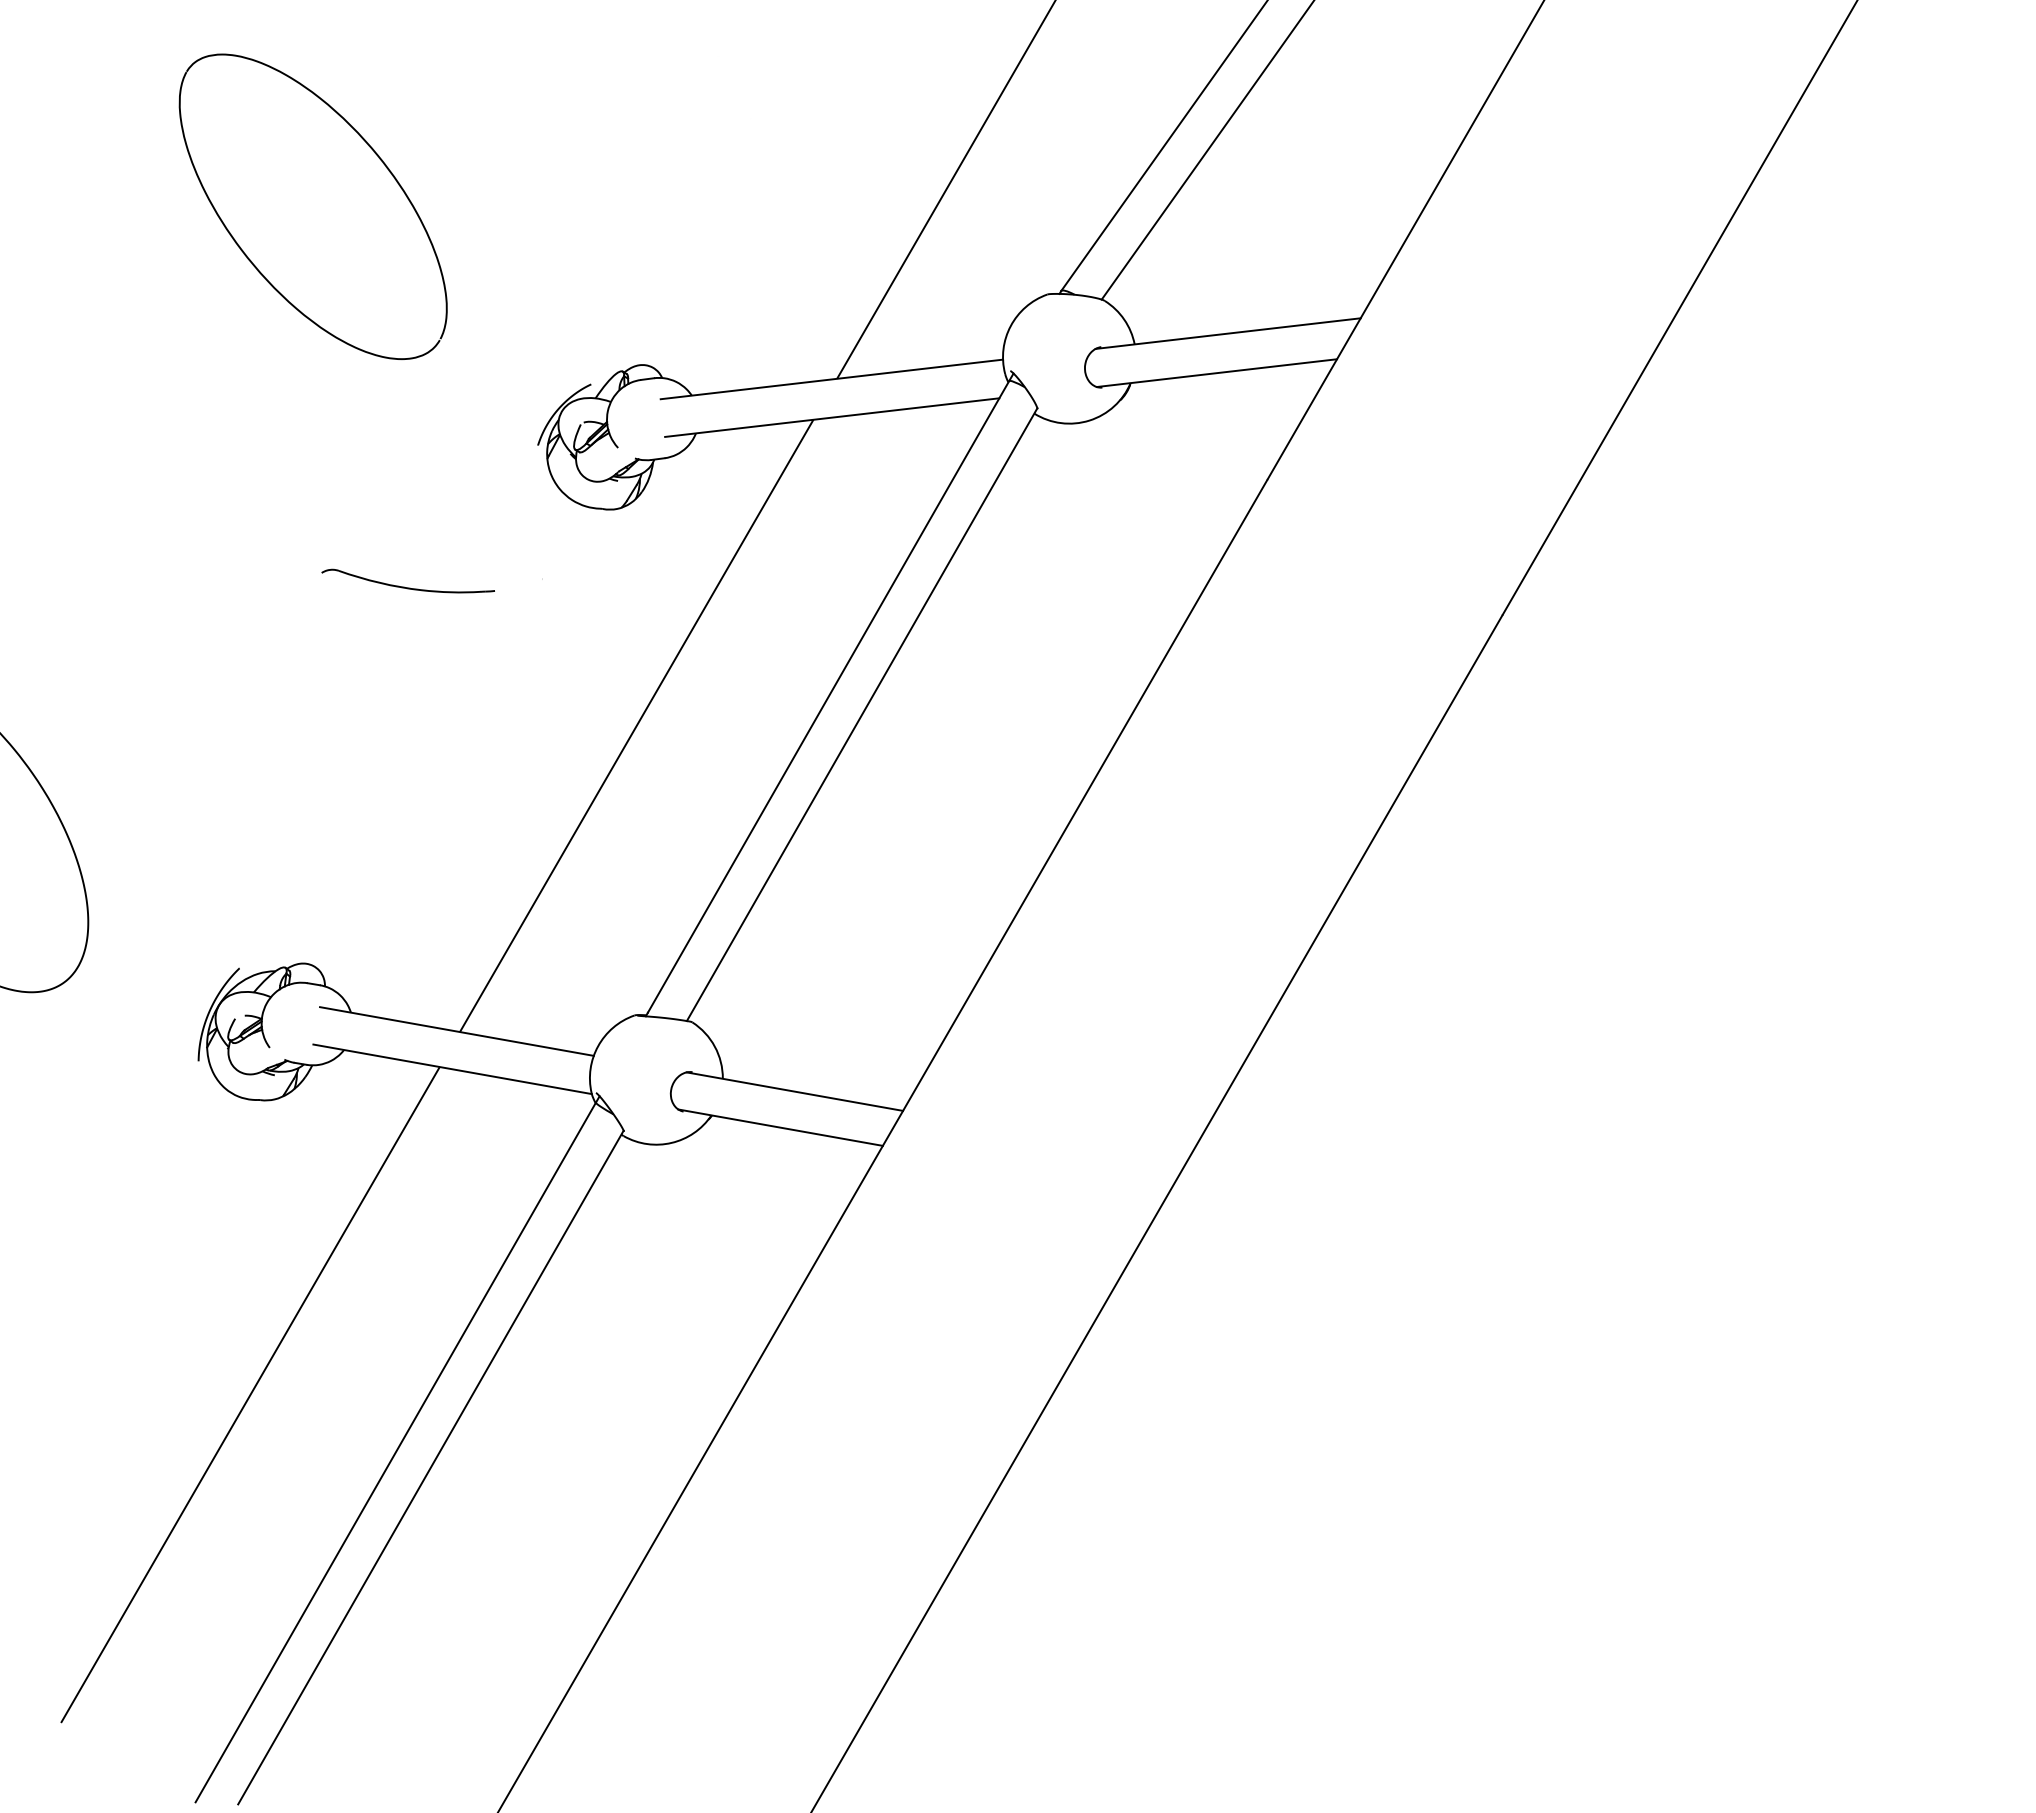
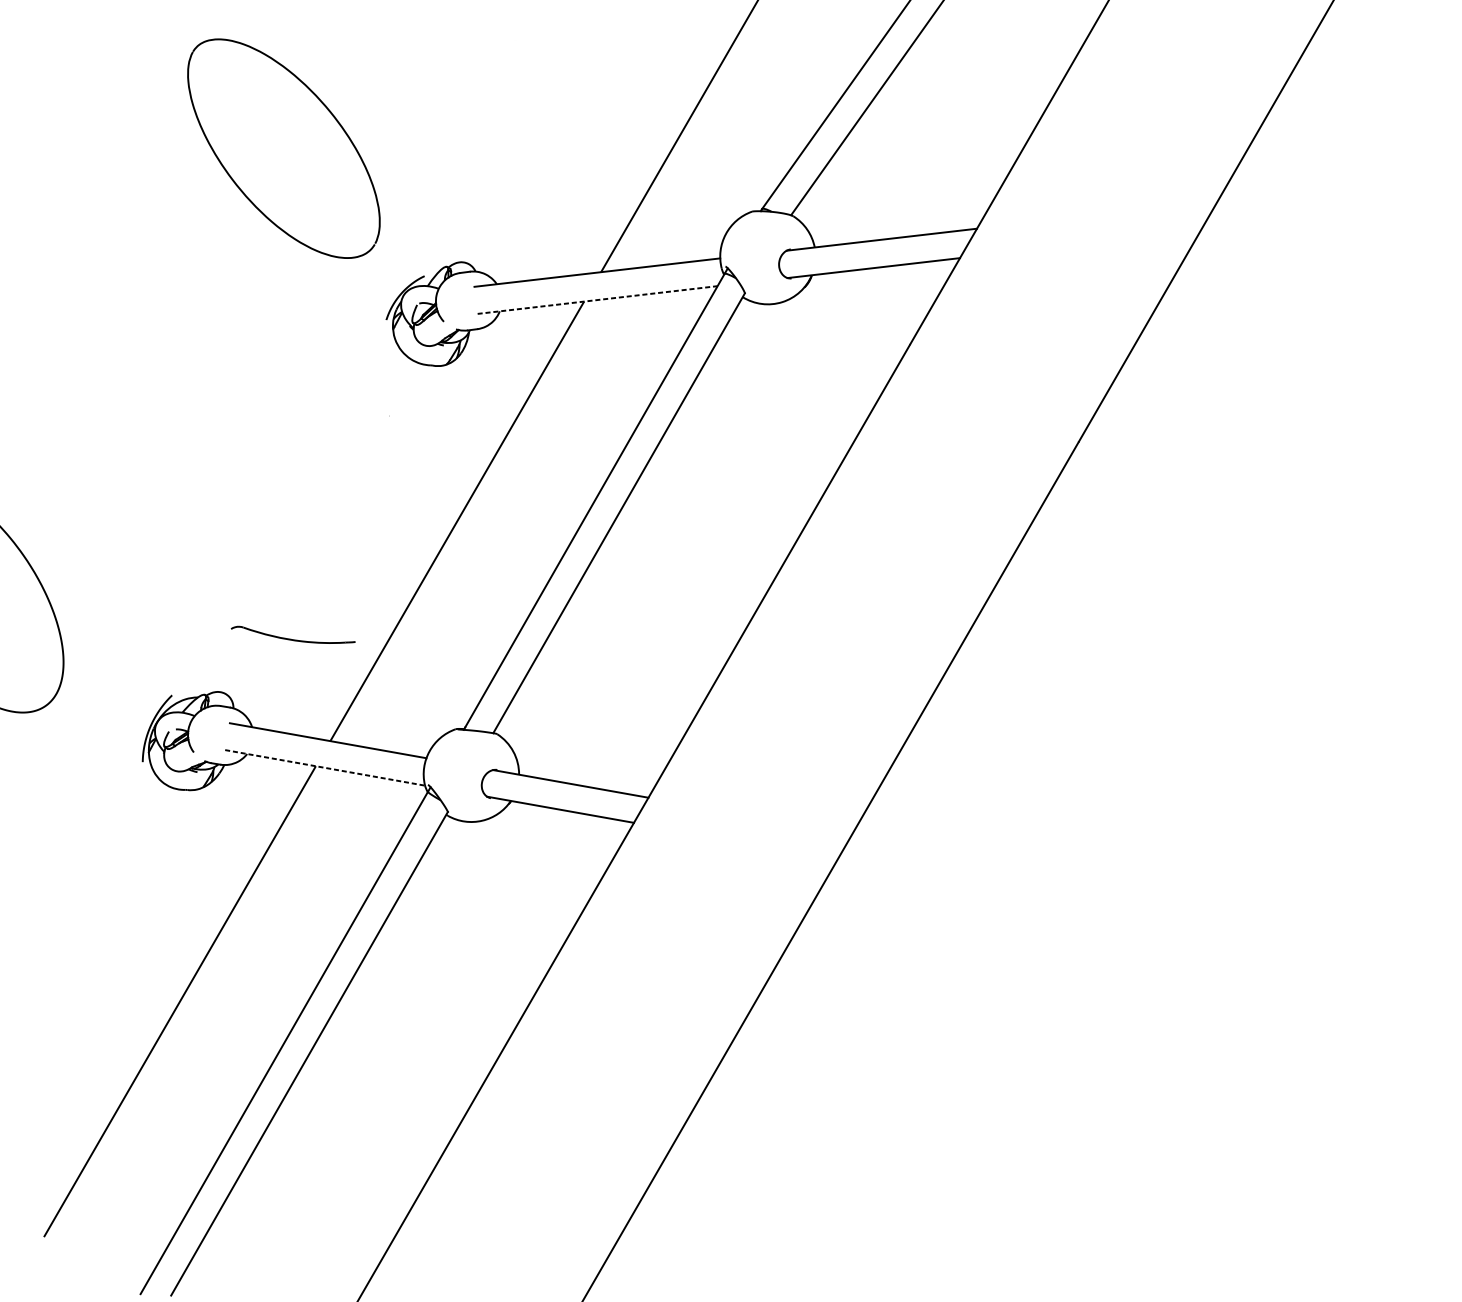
part: (312, 206) -> (283, 148), moved
line: (832, 417) -> (597, 299), solid -> dashed
part: (404, 586) -> (290, 638), moved
line: (453, 1069) -> (325, 768), solid -> dashed

